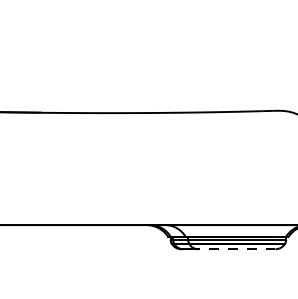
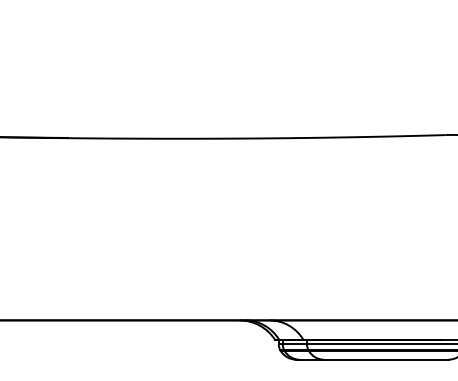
line: (236, 249) -> (385, 360), dashed -> solid

